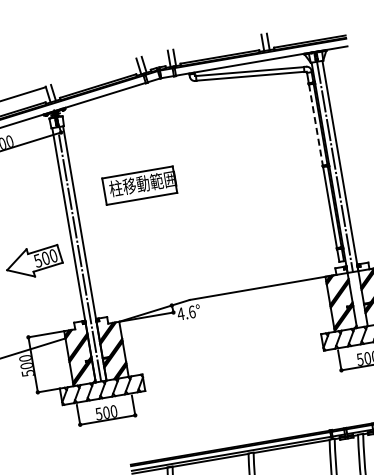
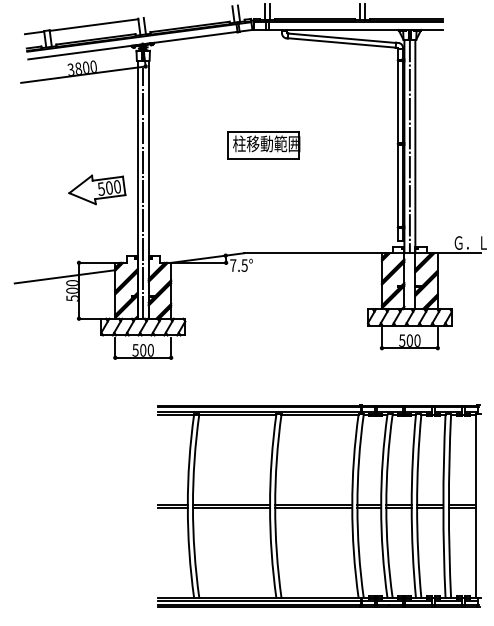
line: (316, 125) -> (398, 102), dashed -> solid
part: (140, 185) -> (263, 145), moved
text: (186, 313) -> (238, 265), 4.6° -> 7.5°

